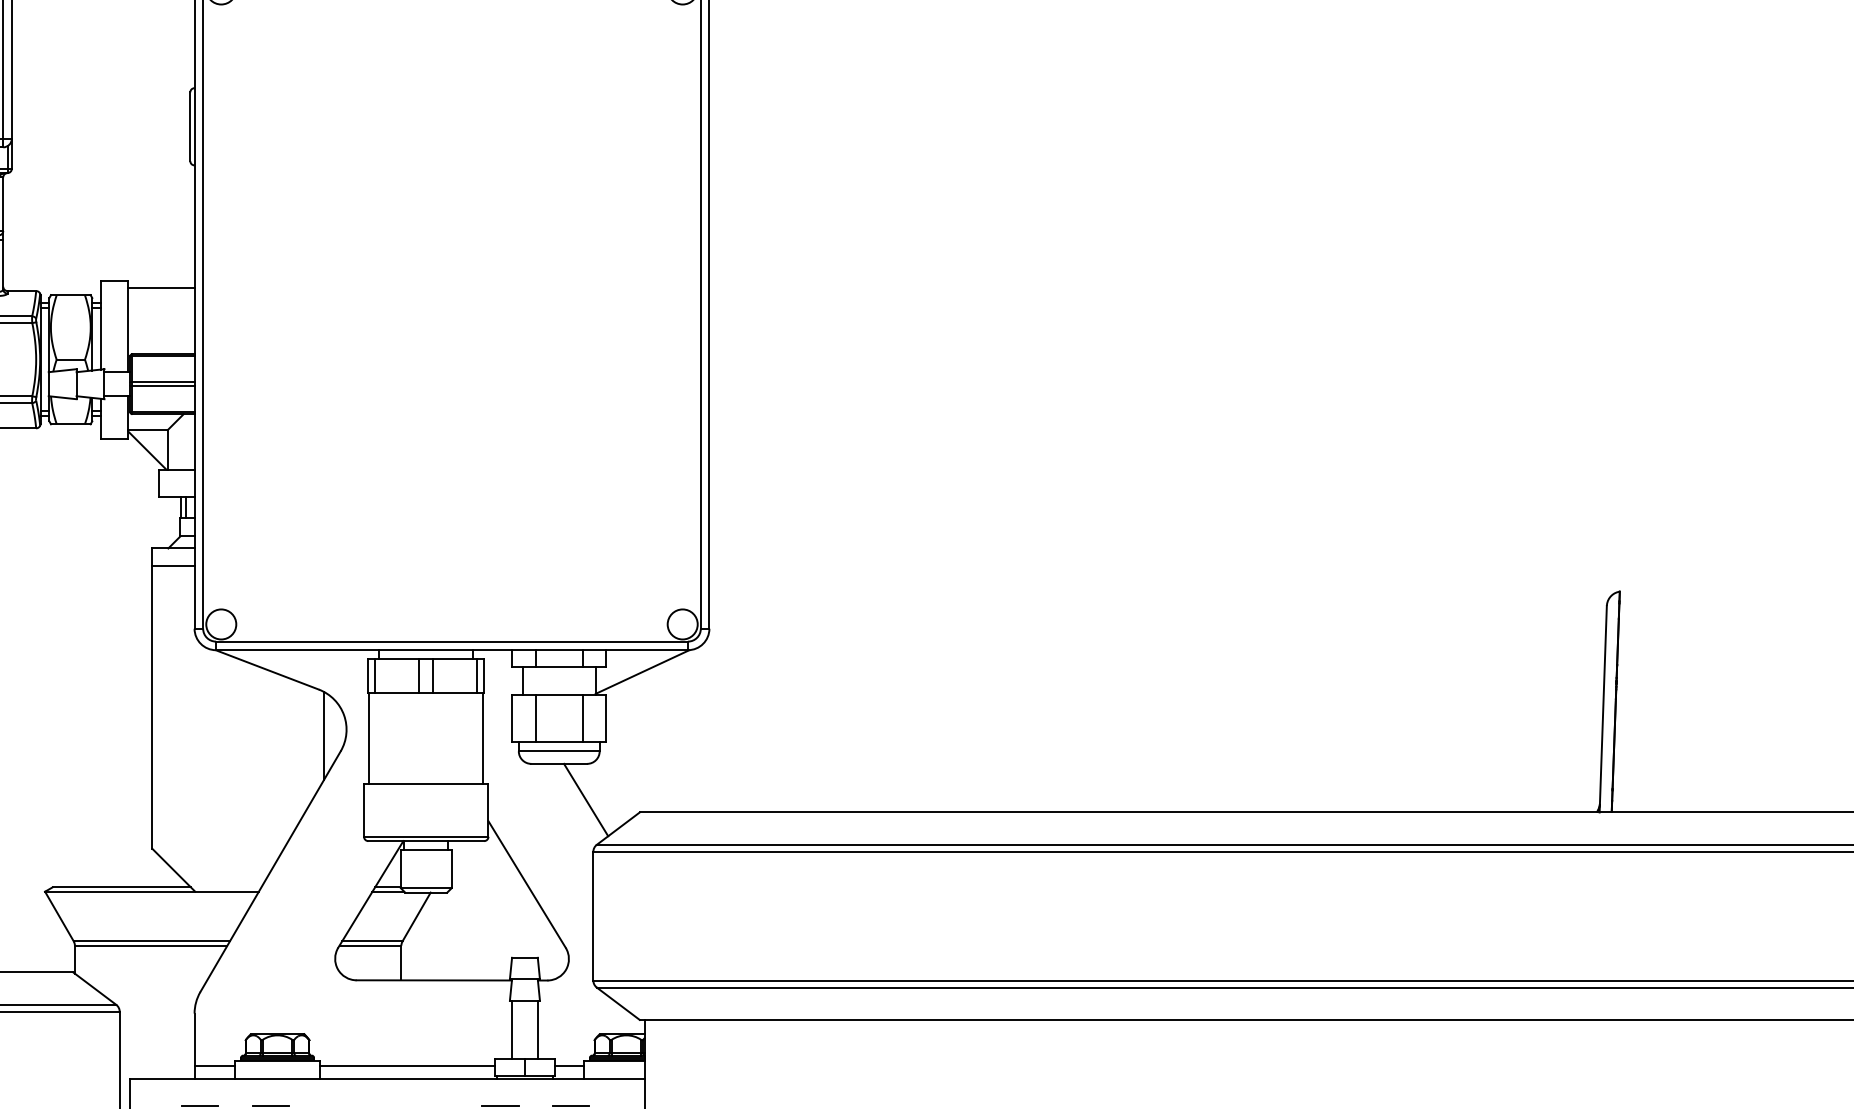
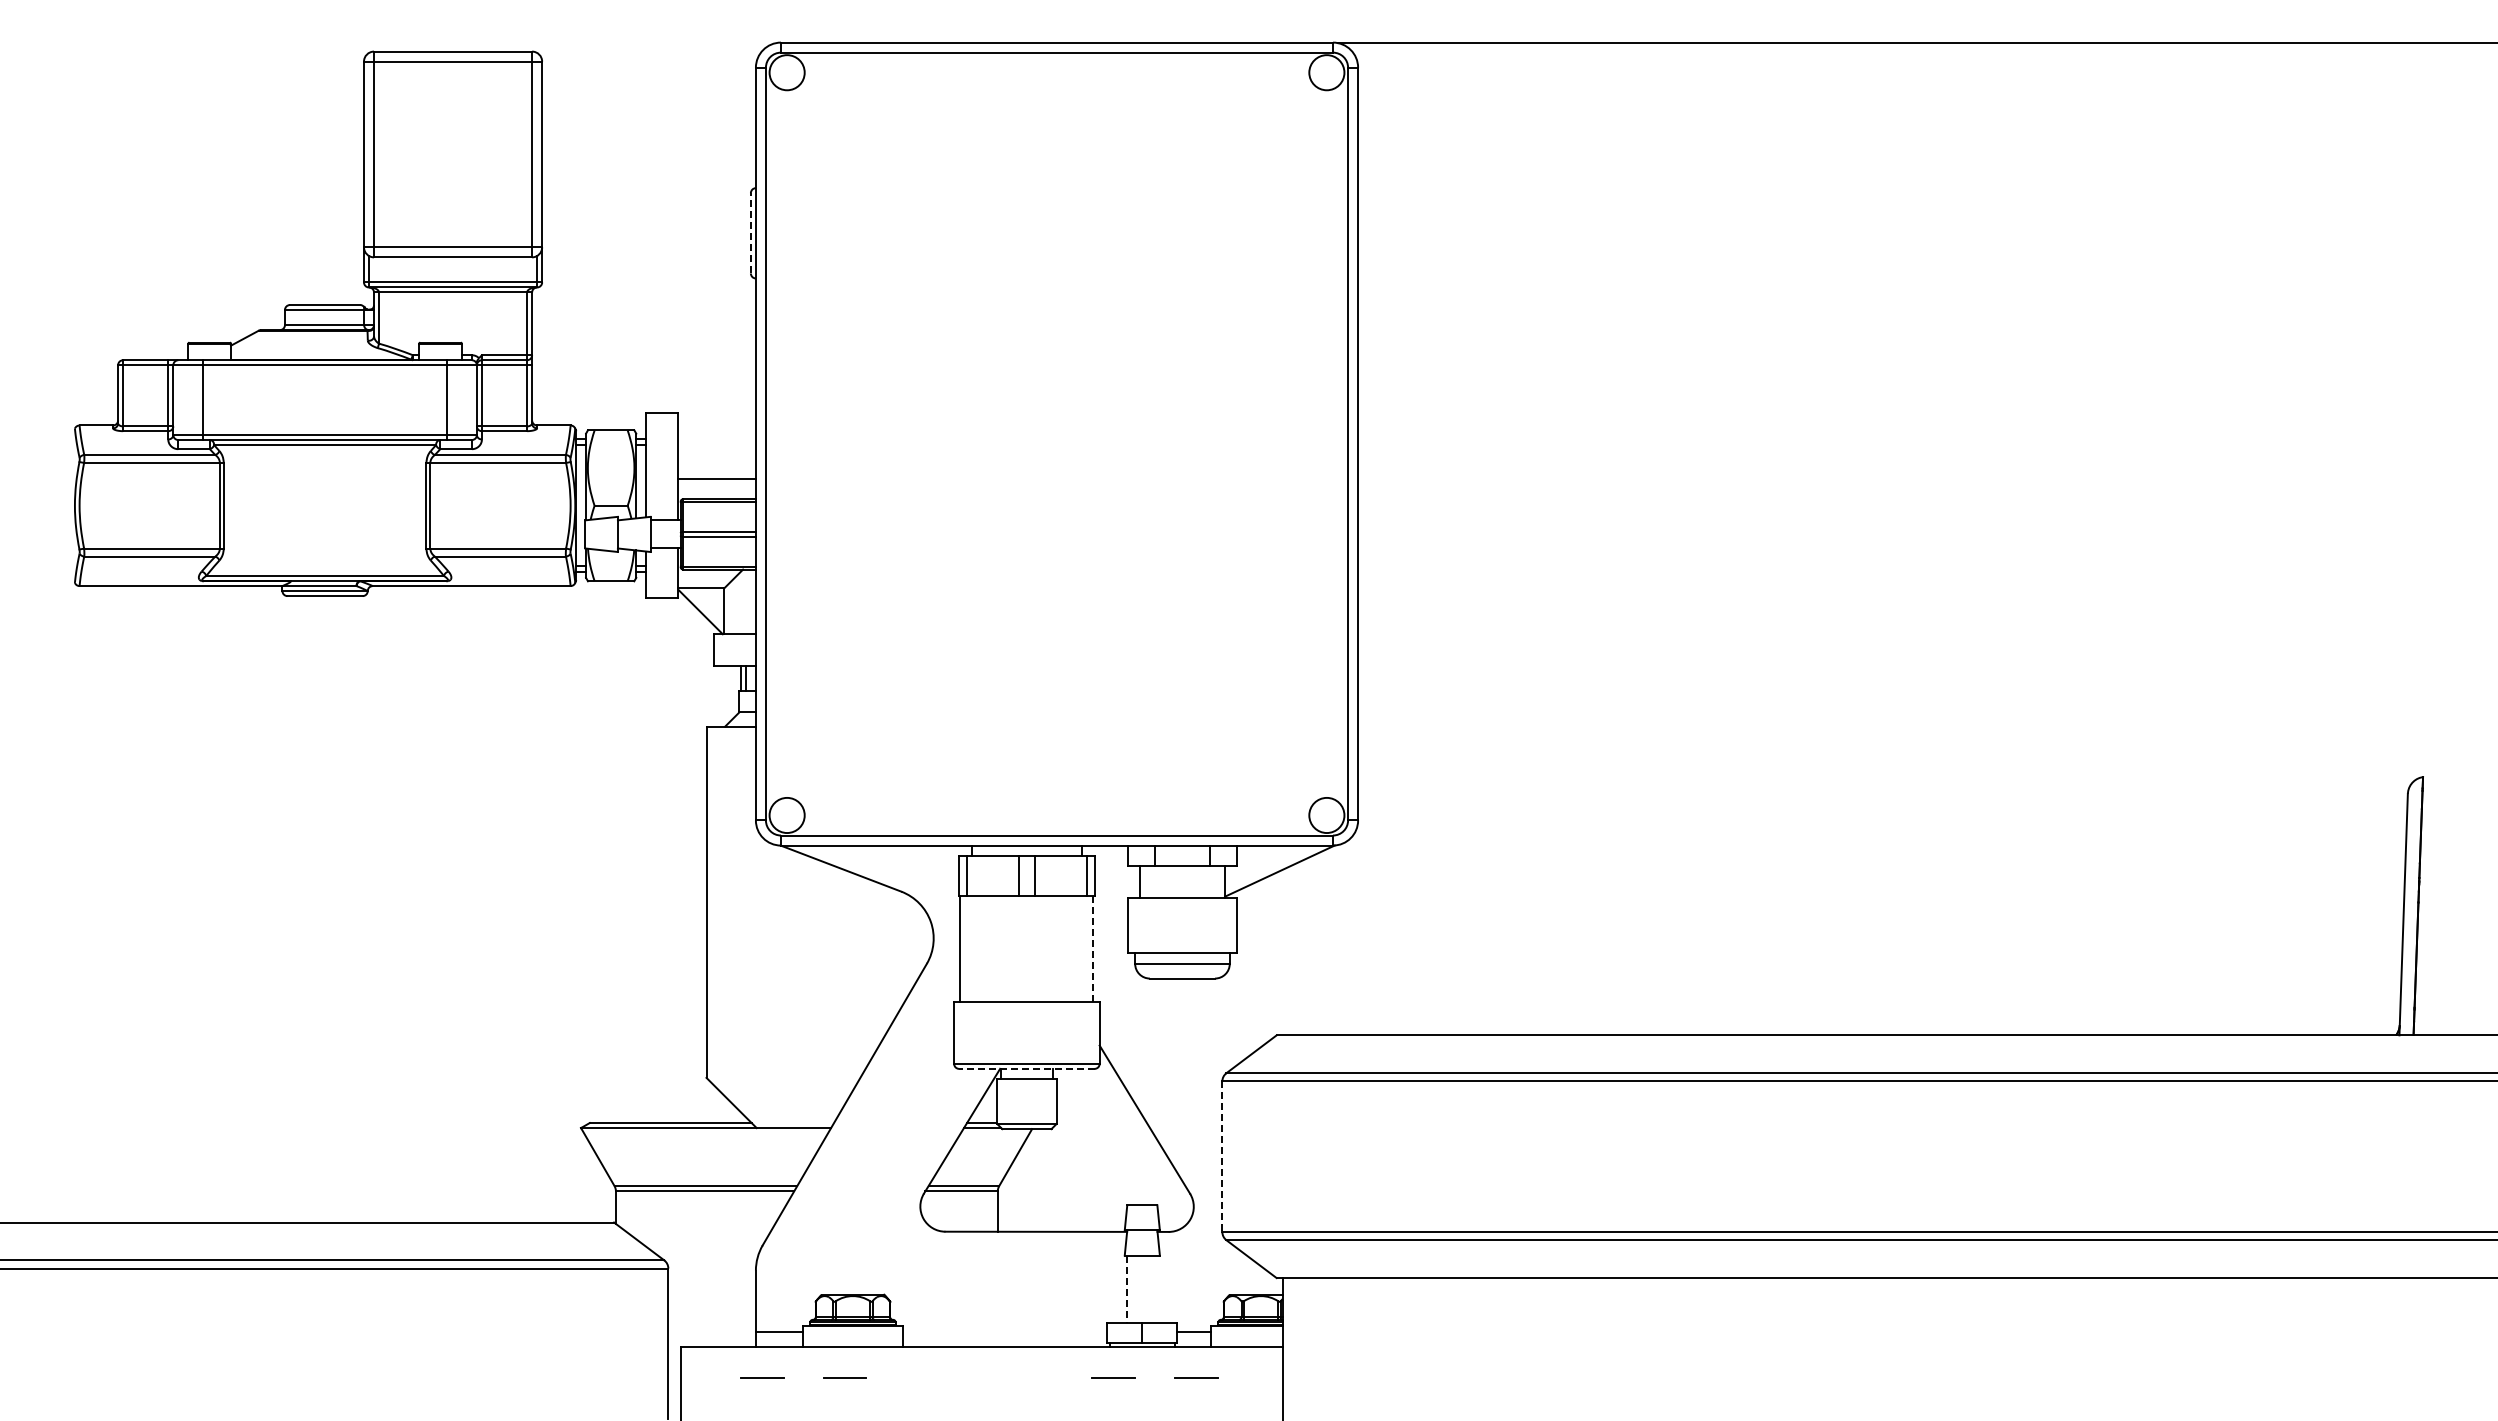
line: (189, 126) -> (750, 232), solid -> dashed
line: (160, 287) -> (716, 478), moved
line: (172, 565) -> (730, 746), removed
line: (536, 718) -> (1155, 925), removed
line: (582, 718) -> (1209, 925), removed
line: (324, 735) -> (907, 945), removed
line: (483, 739) -> (1093, 949), solid -> dashed
line: (585, 799) -> (1213, 1020), removed
line: (425, 840) -> (1026, 1068), solid -> dashed
line: (593, 916) -> (1222, 1157), solid -> dashed
line: (512, 1029) -> (1127, 1289), solid -> dashed
line: (537, 1029) -> (1157, 1289), removed
line: (407, 1066) -> (1004, 1332), removed

